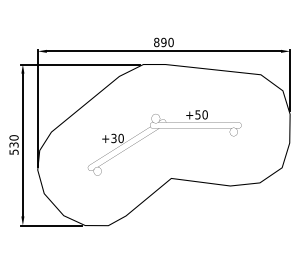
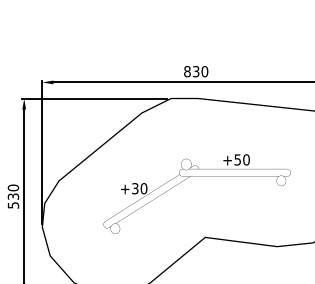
text: (163, 42) -> (195, 71), 890 -> 830

